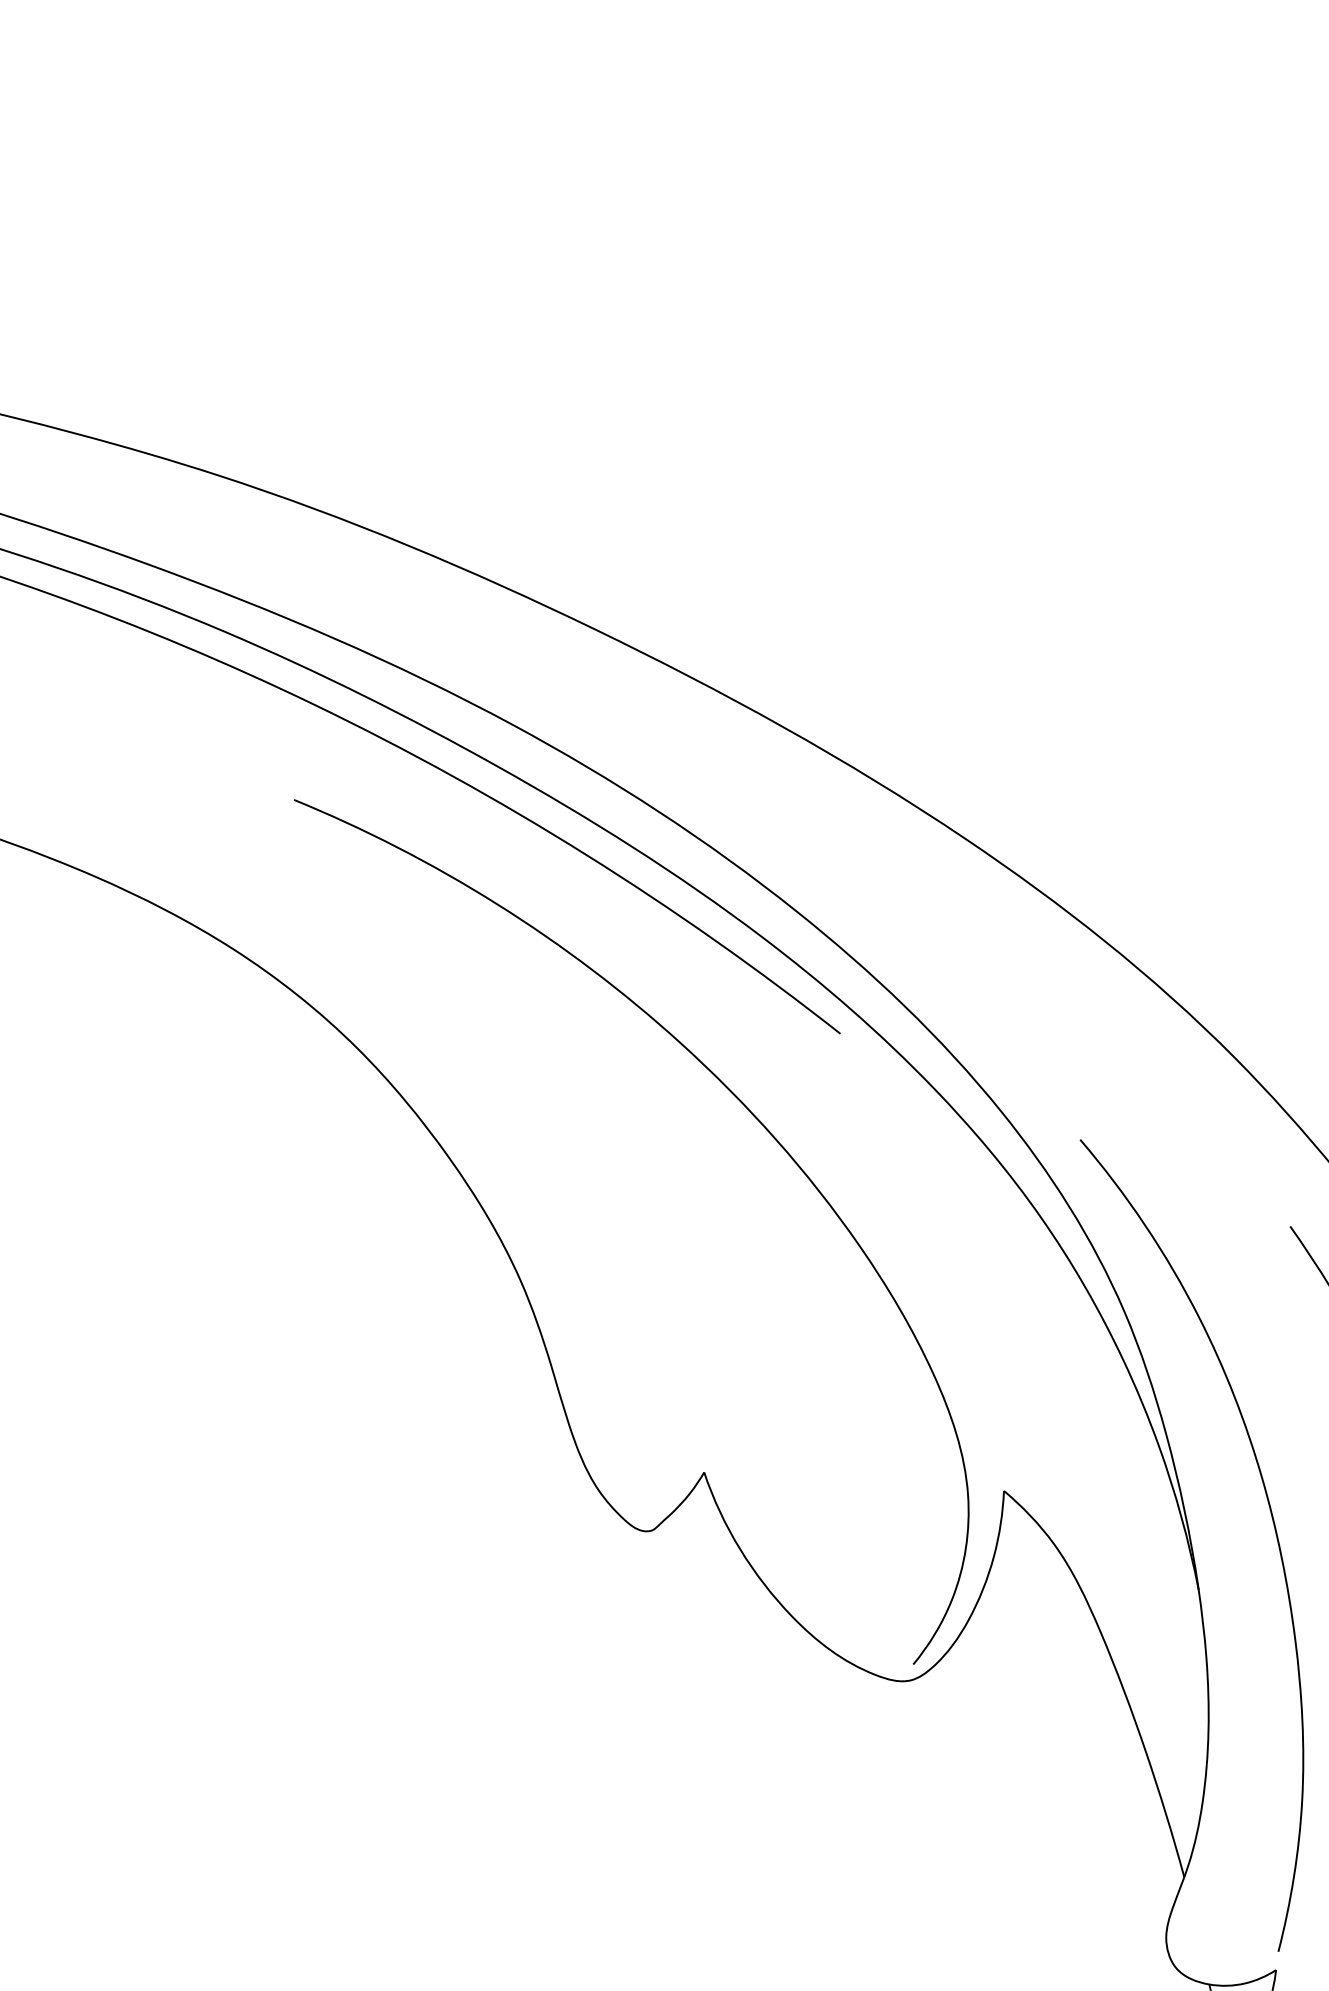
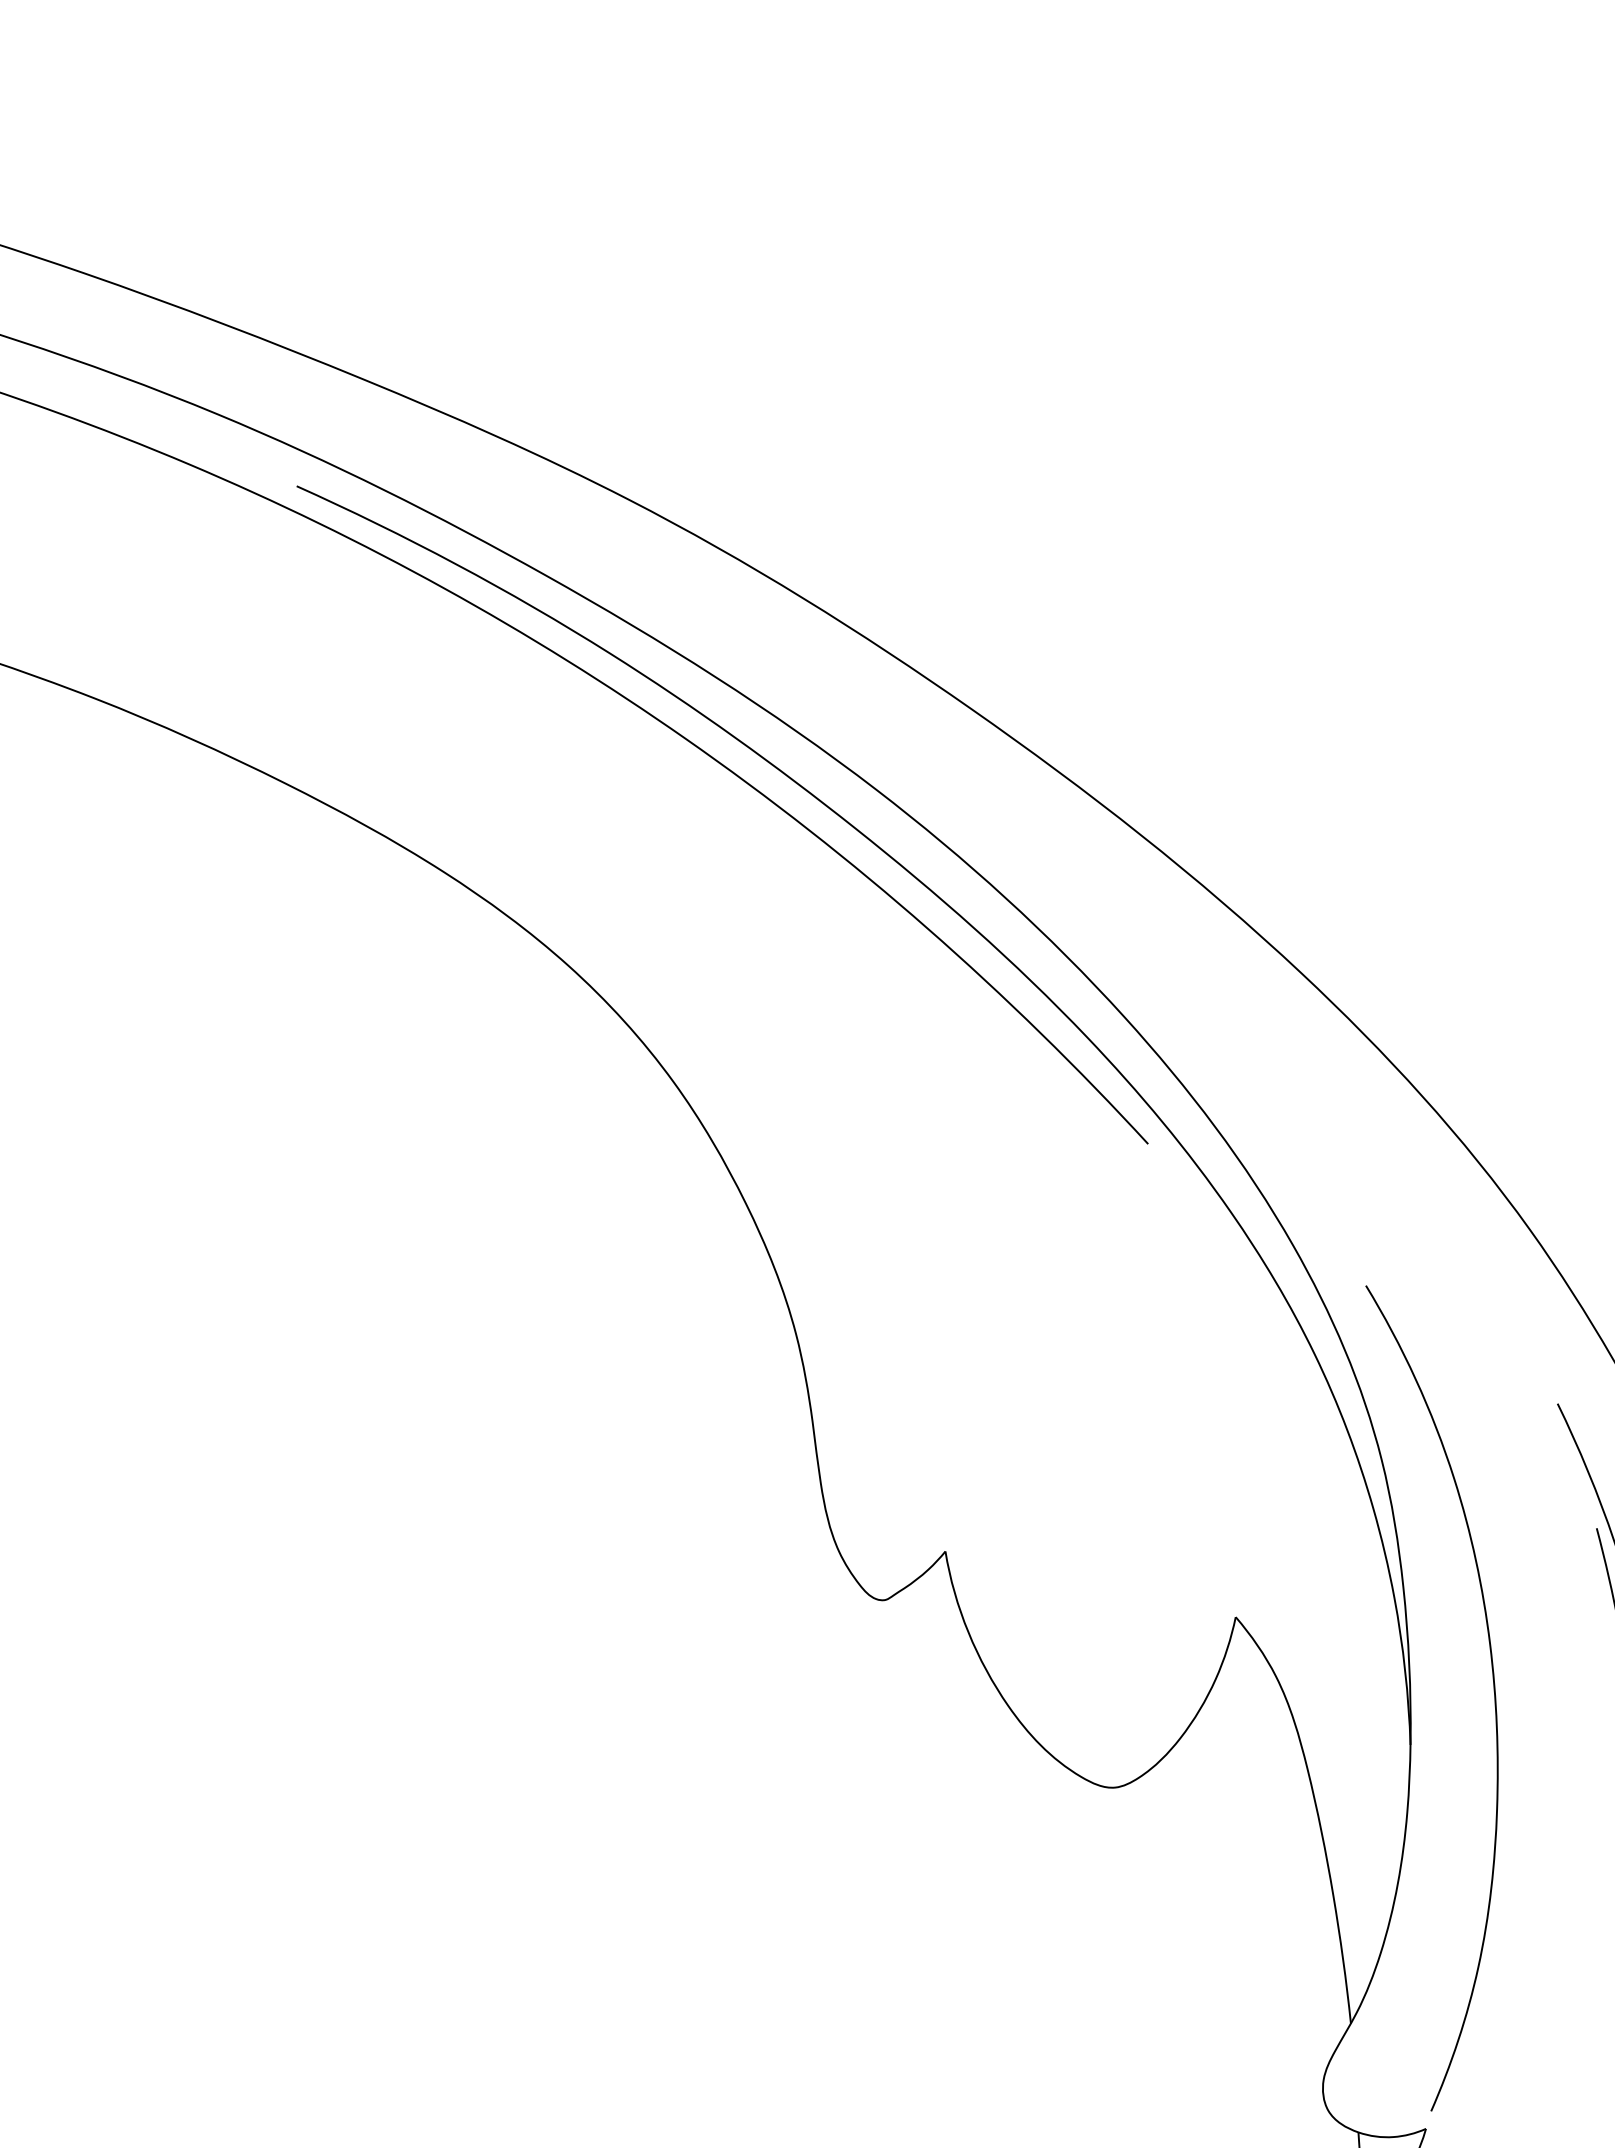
curve: (757, 1121) -> (1053, 1216), removed

